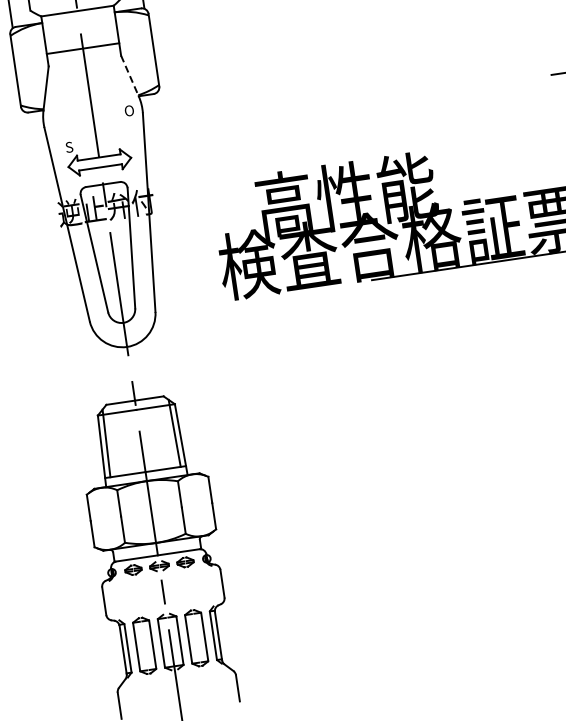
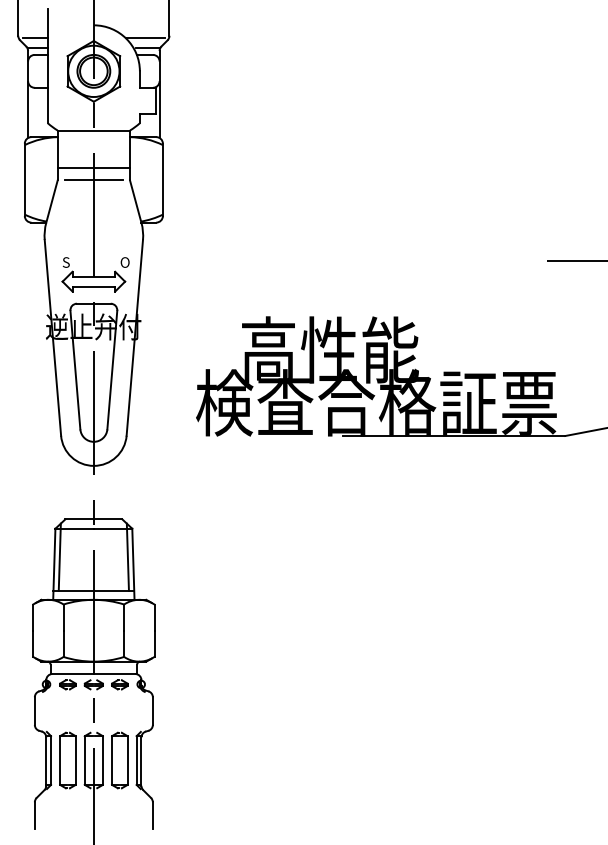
line: (85, 61) -> (94, 180), added
line: (129, 75) -> (135, 201), dashed -> solid
text: (128, 110) -> (124, 262), moved

